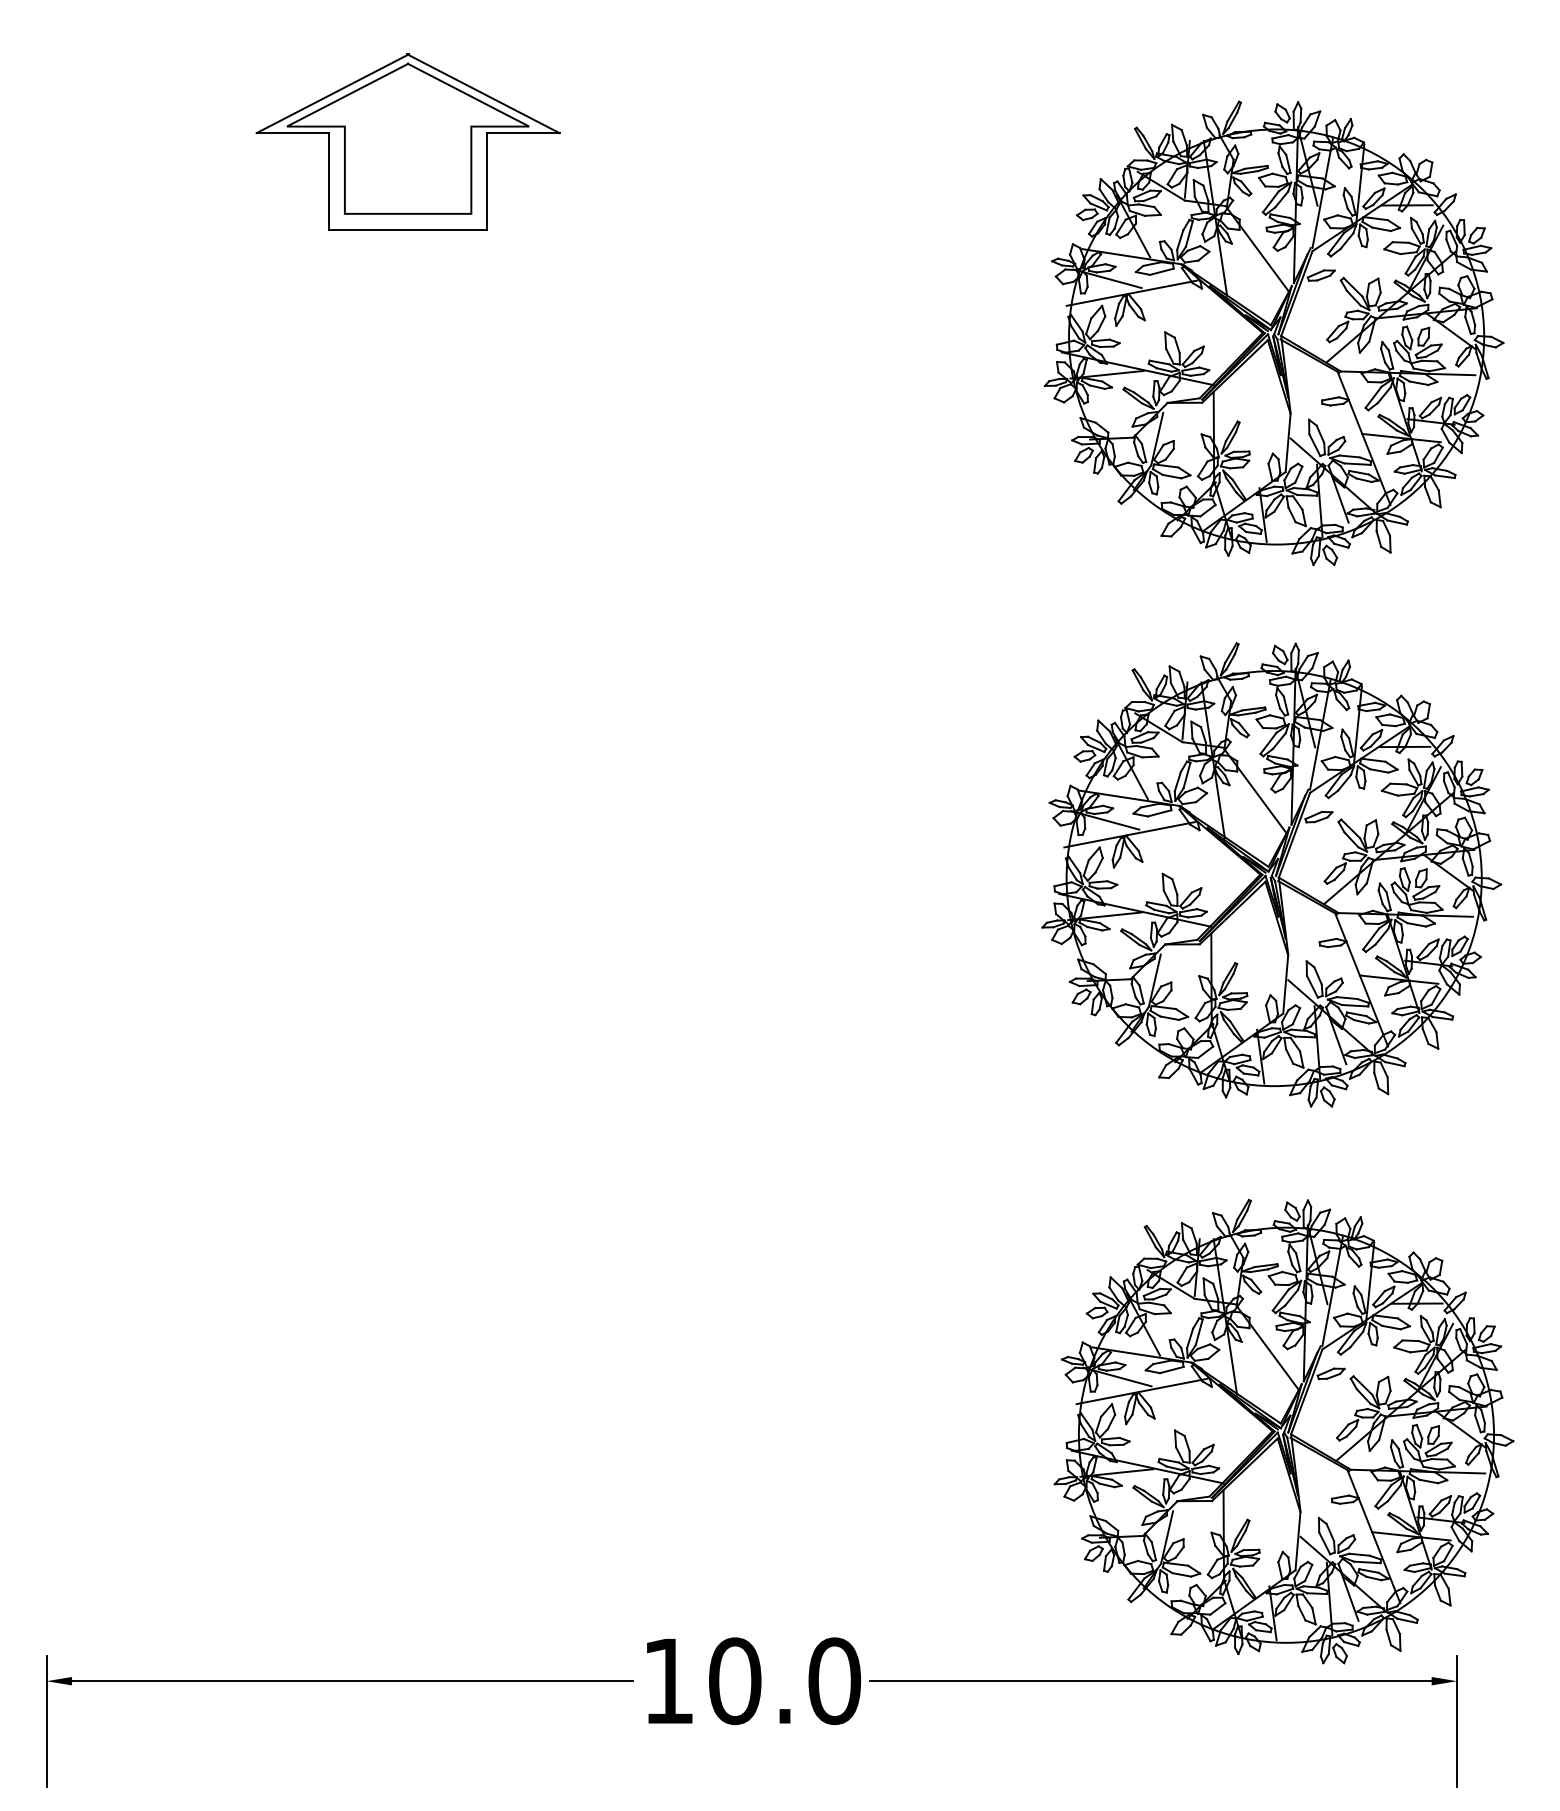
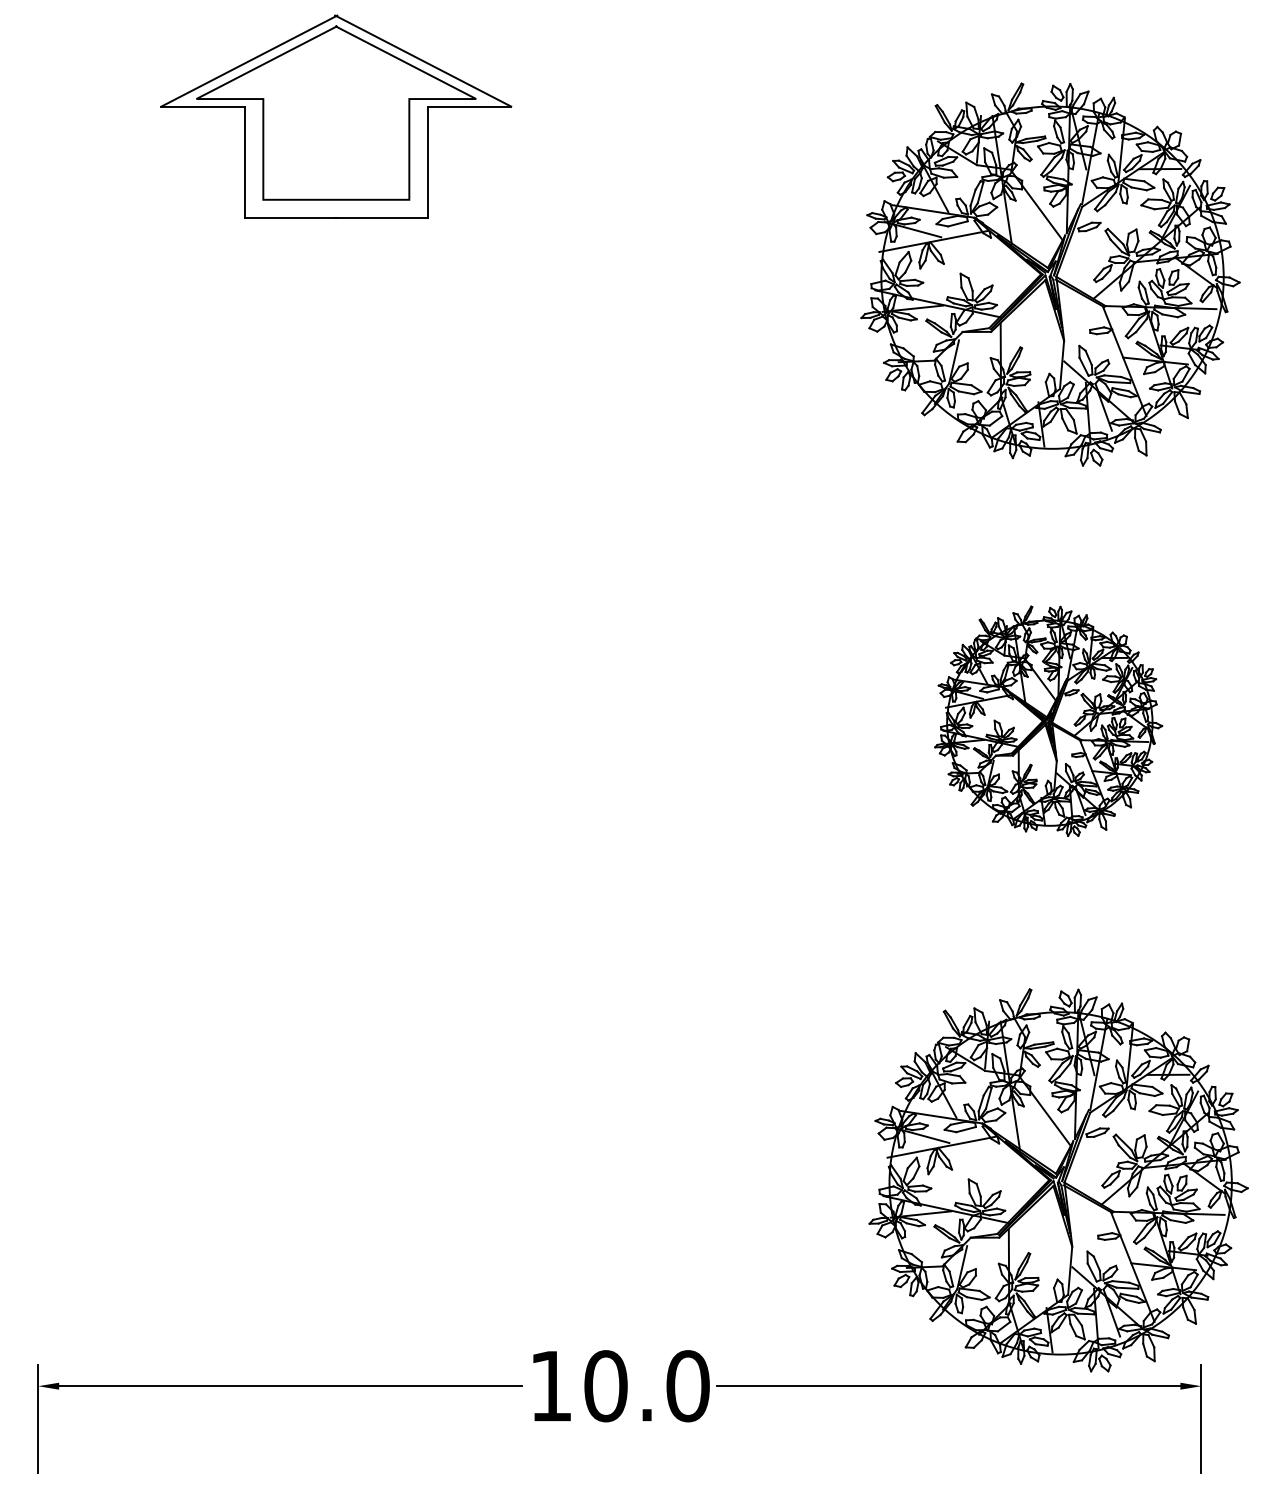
part: (407, 141) -> (335, 116), size x1.4
part: (1271, 874) -> (1048, 720), size x0.6

